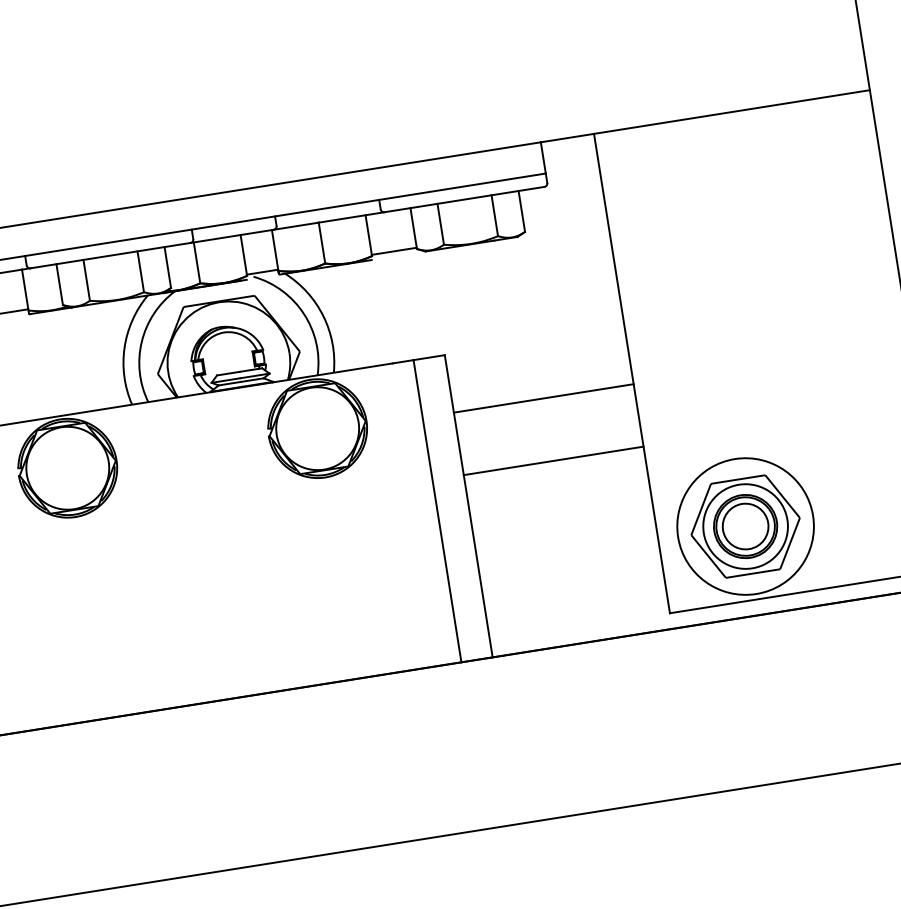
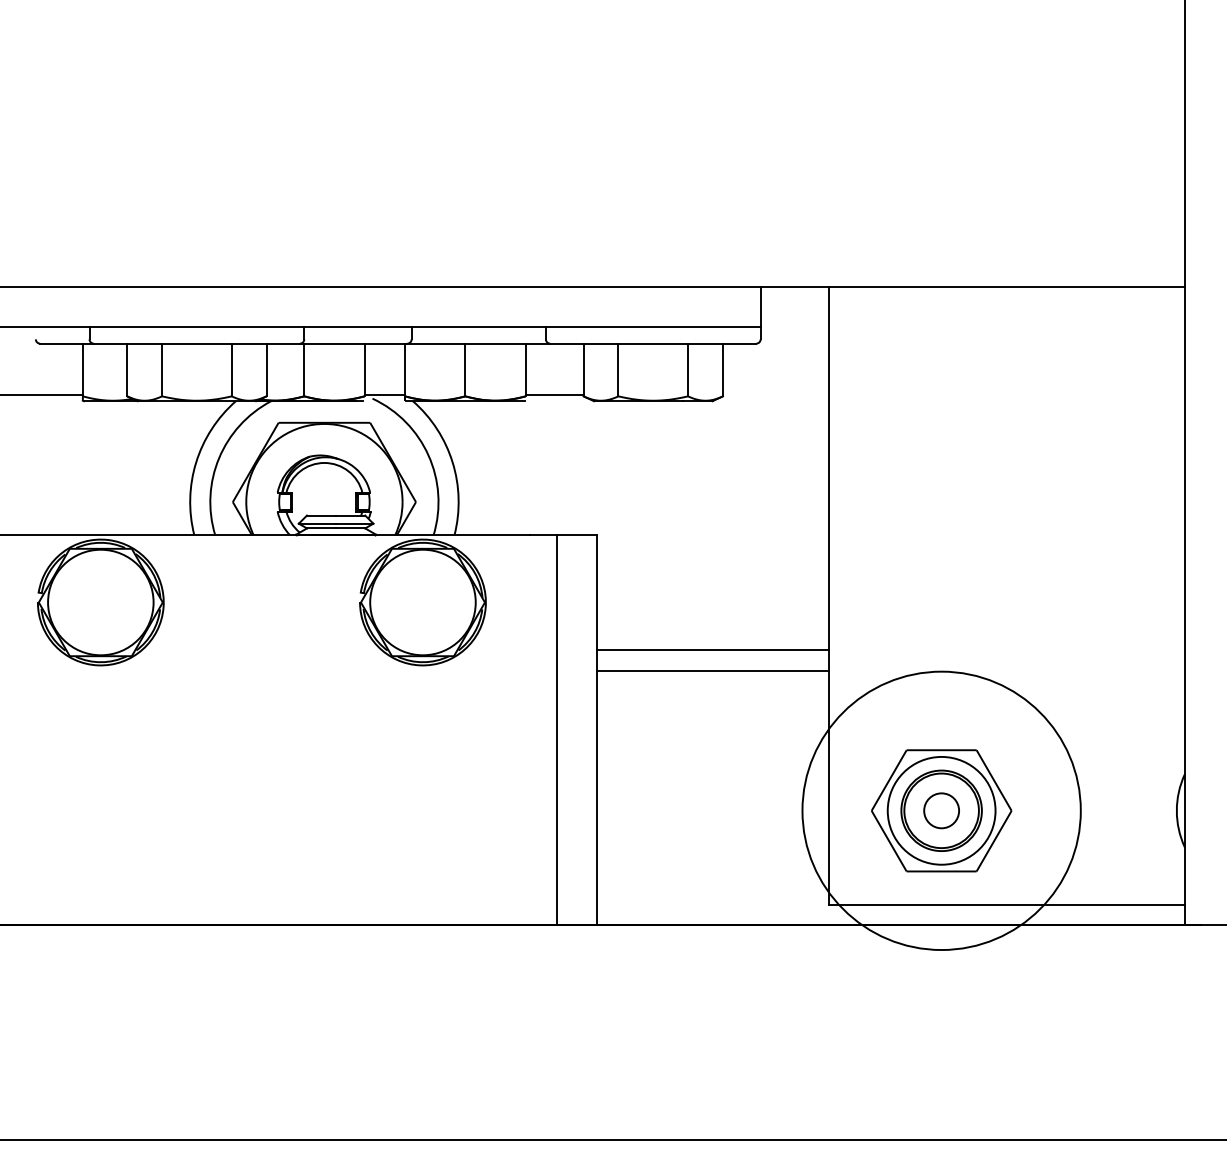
line: (543, 398) -> (713, 671), moved
line: (553, 461) -> (713, 650), moved
circle: (745, 526) -> (941, 810), size x0.6
circle: (745, 526) -> (941, 810), size x1.6

